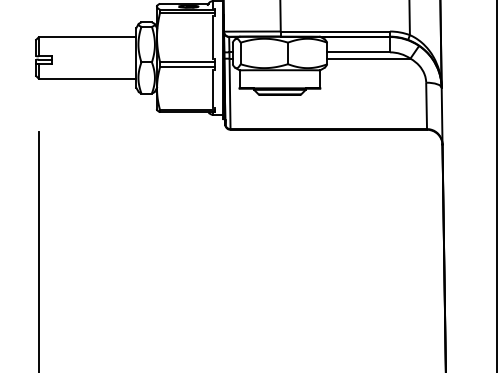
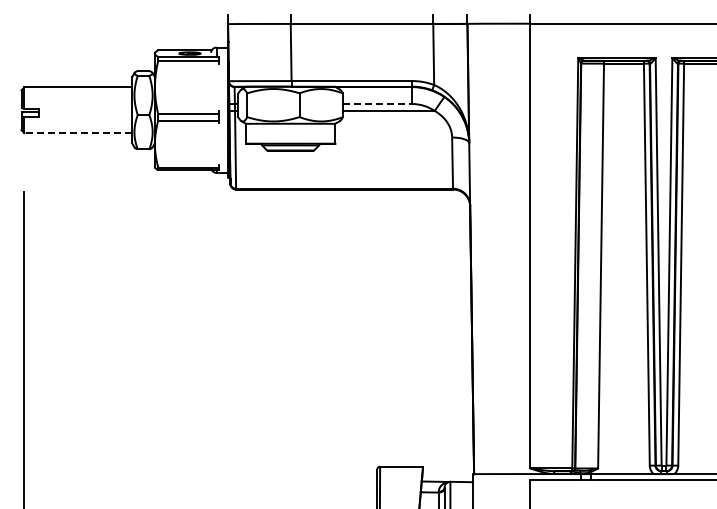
line: (212, 37) -> (216, 87), removed
line: (358, 52) -> (377, 104), solid -> dashed
line: (87, 79) -> (78, 133), solid -> dashed
line: (212, 89) -> (216, 144), removed

